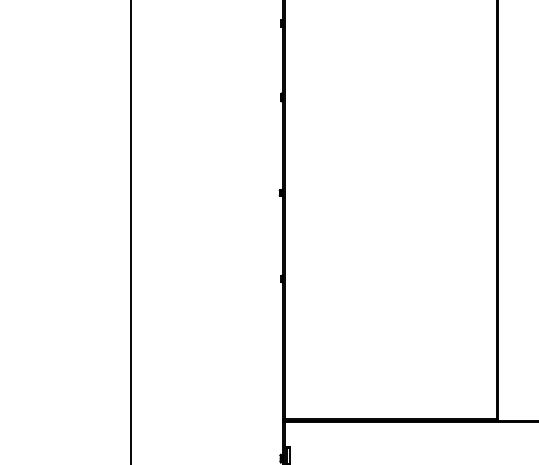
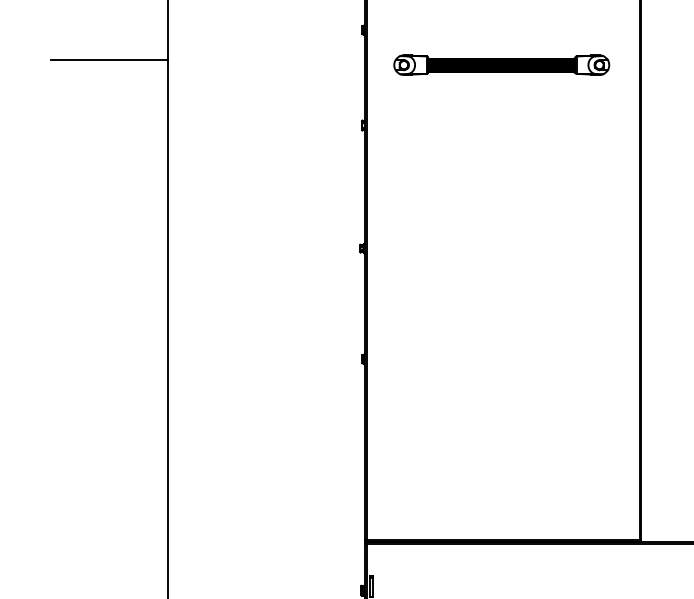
line: (84, 46) -> (108, 59), added
part: (389, 50) -> (501, 65), added

